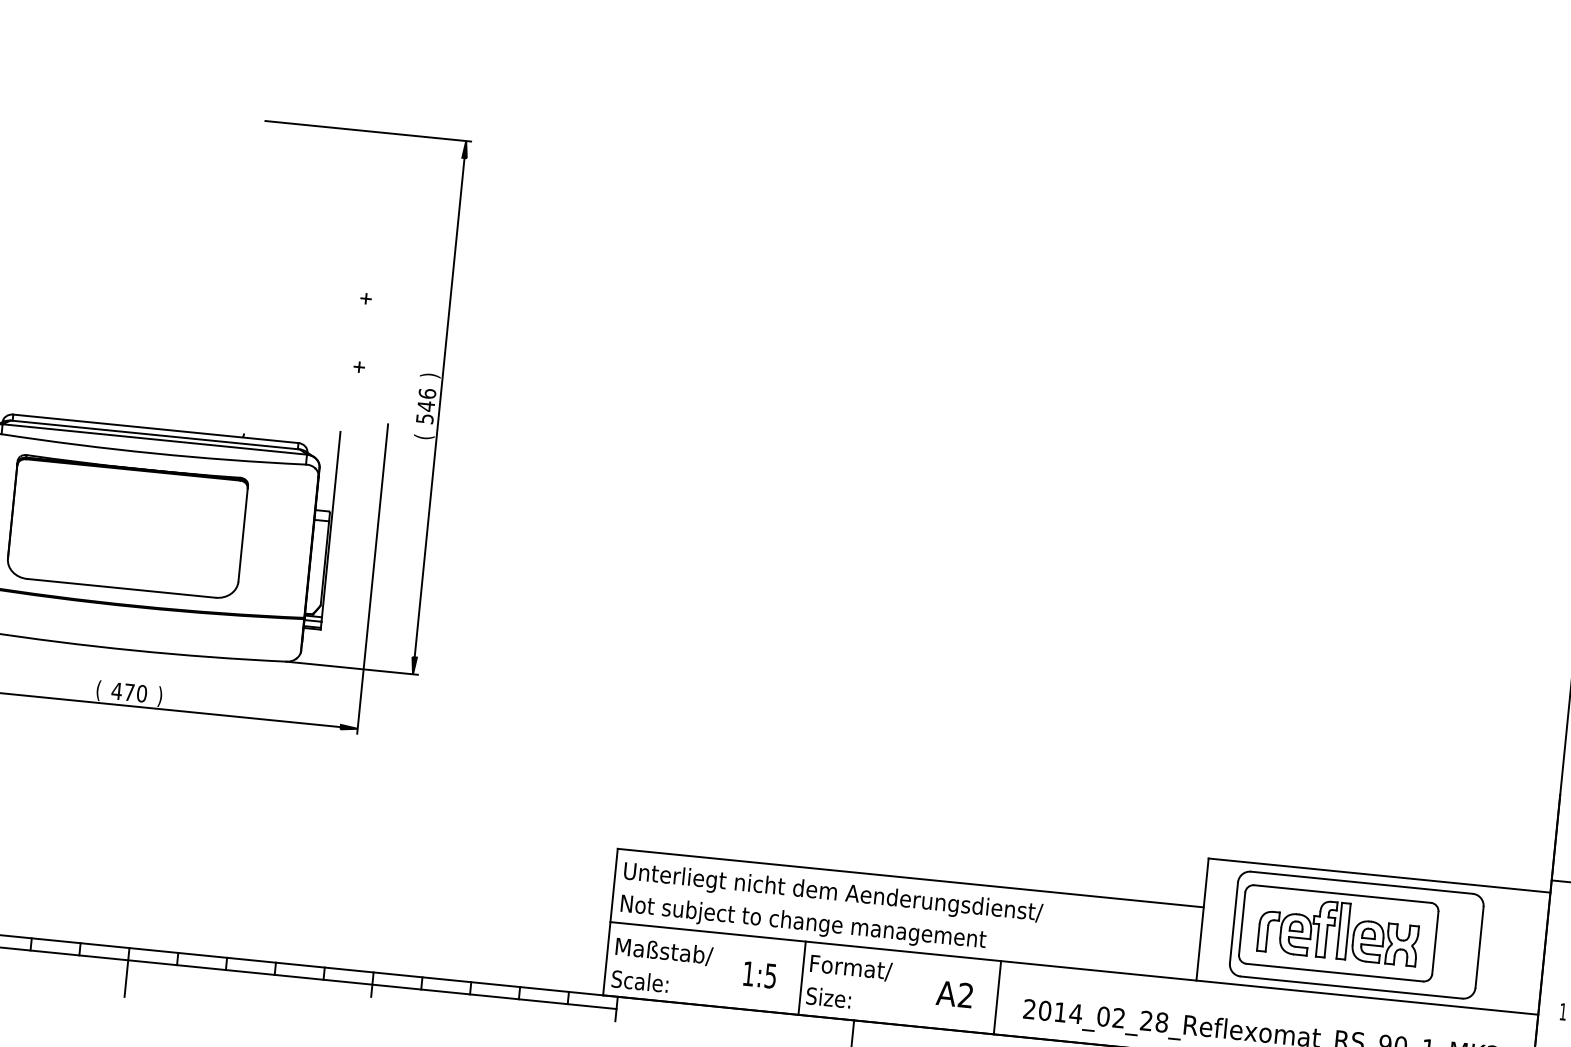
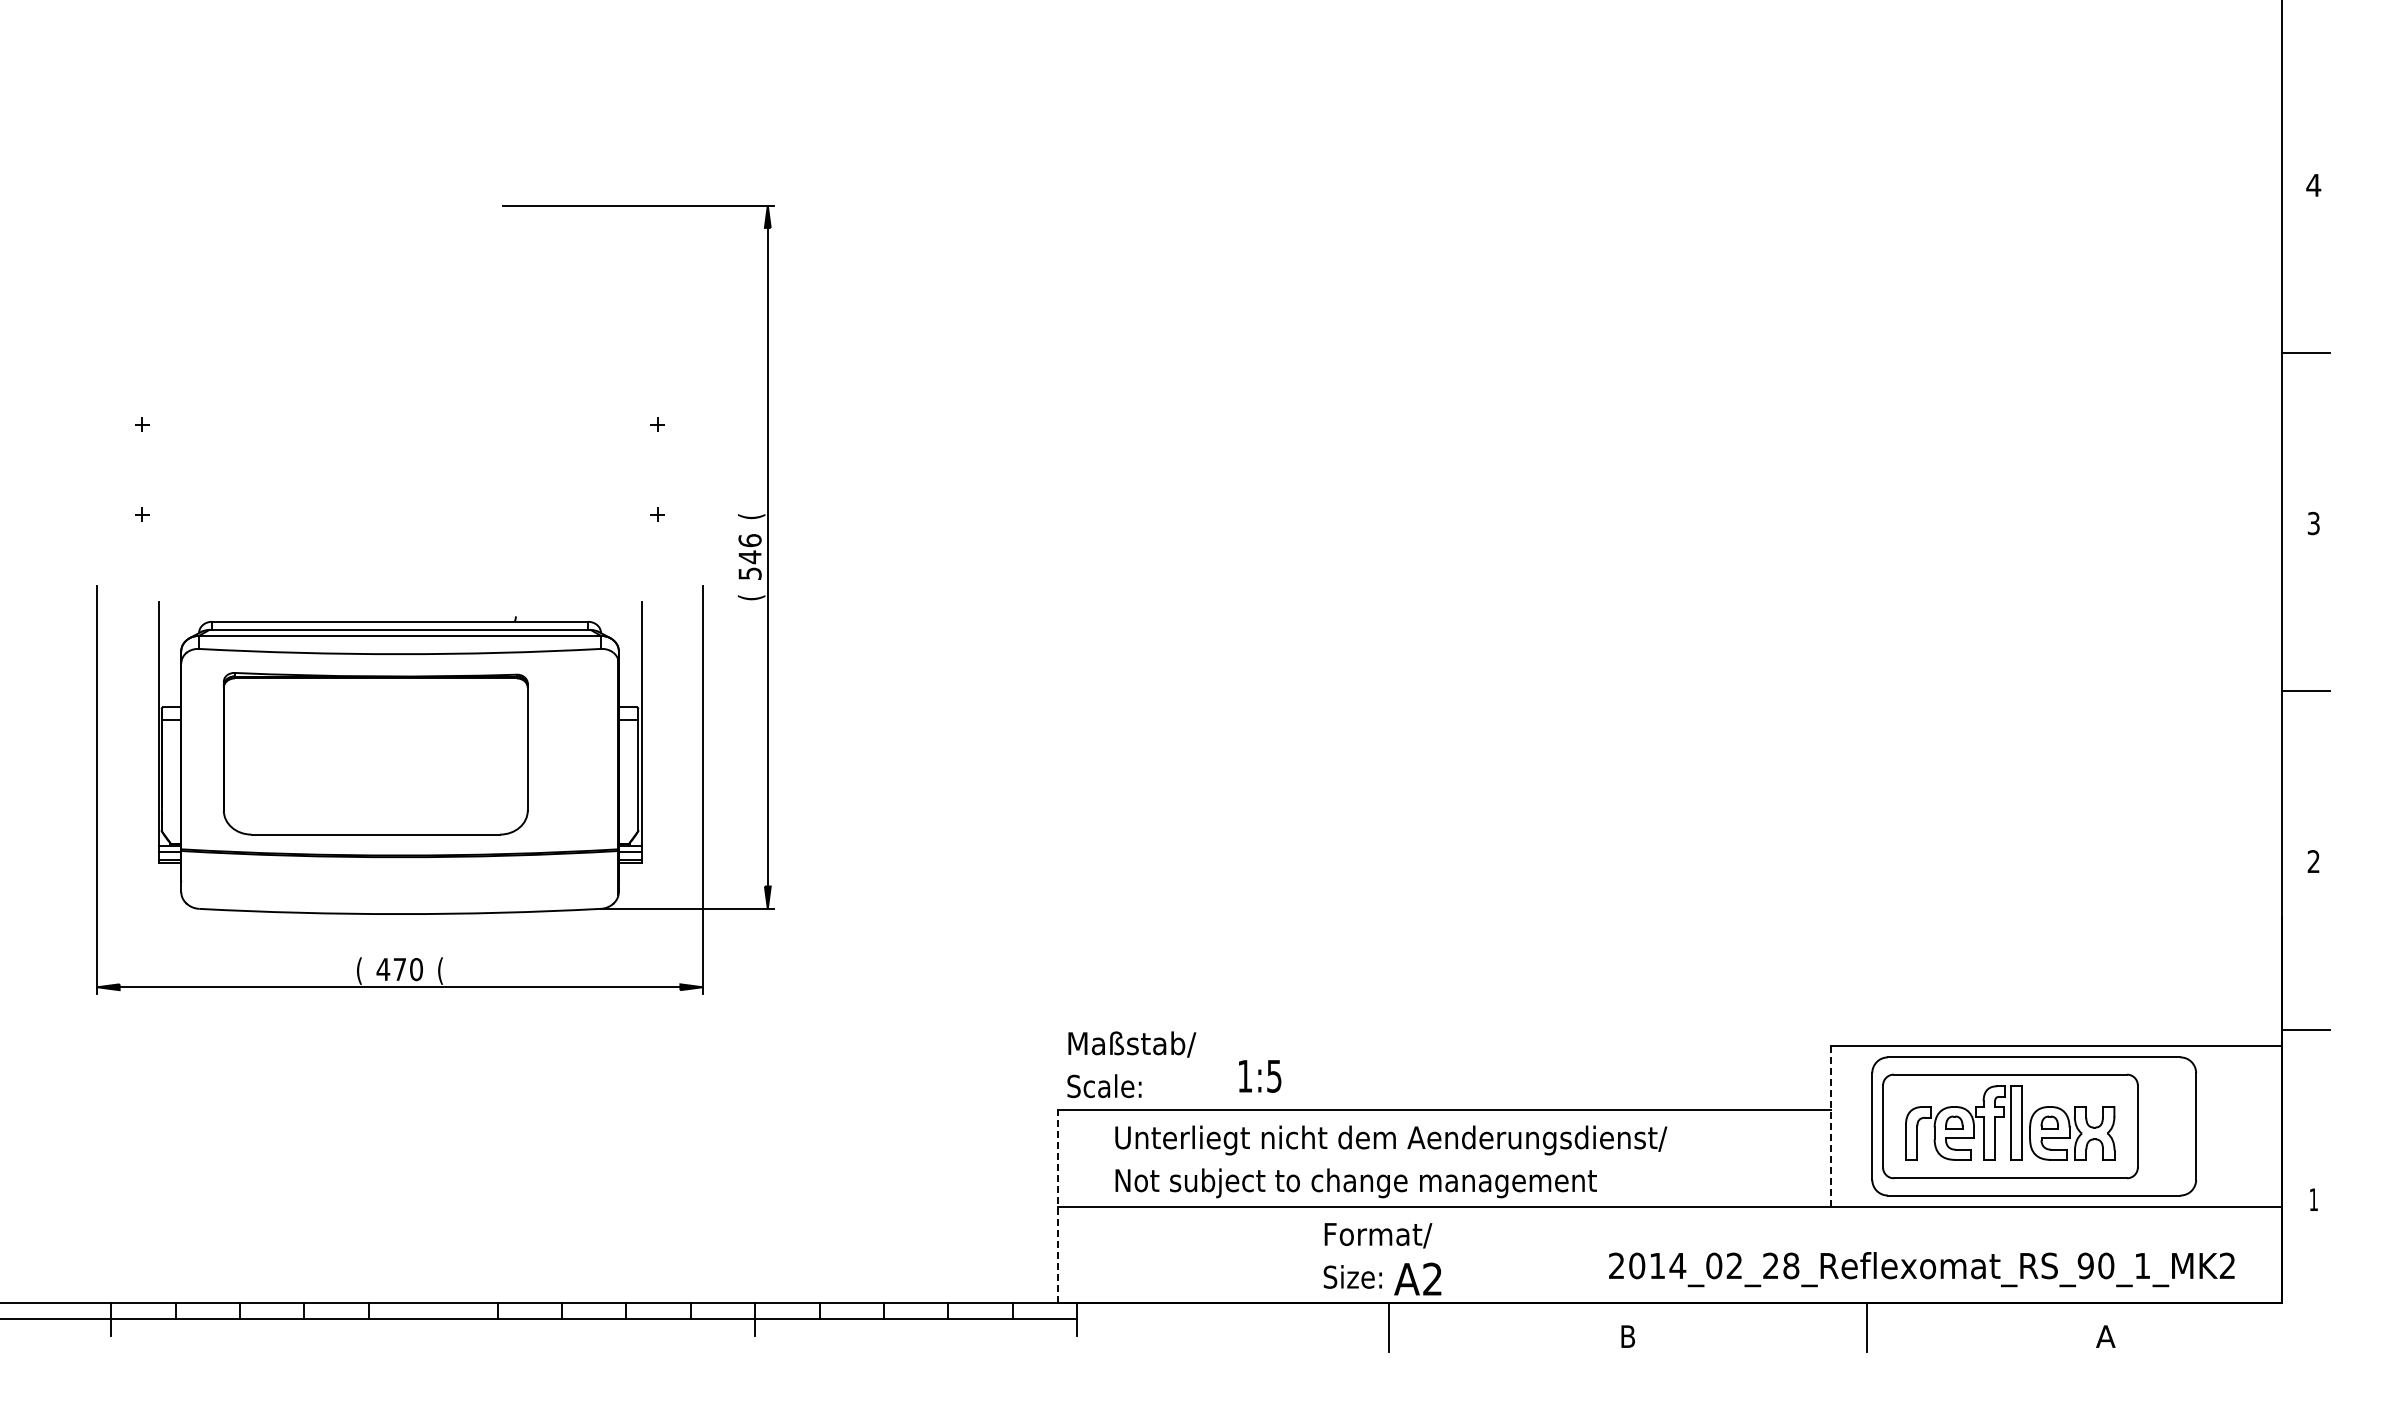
text: (430, 375) -> (751, 516), ) -> (
text: (160, 696) -> (440, 970), ) -> (
text: (831, 909) -> (1391, 1161), moved
line: (1202, 919) -> (1830, 1126), solid -> dashed
line: (610, 921) -> (1057, 1206), solid -> dashed
text: (662, 966) -> (1131, 1064), moved
line: (127, 972) -> (433, 1335), removed
text: (760, 975) -> (1260, 1076), moved
line: (802, 977) -> (1315, 1254), removed
text: (954, 993) -> (1417, 1278), moved
line: (997, 997) -> (1573, 1254), removed

